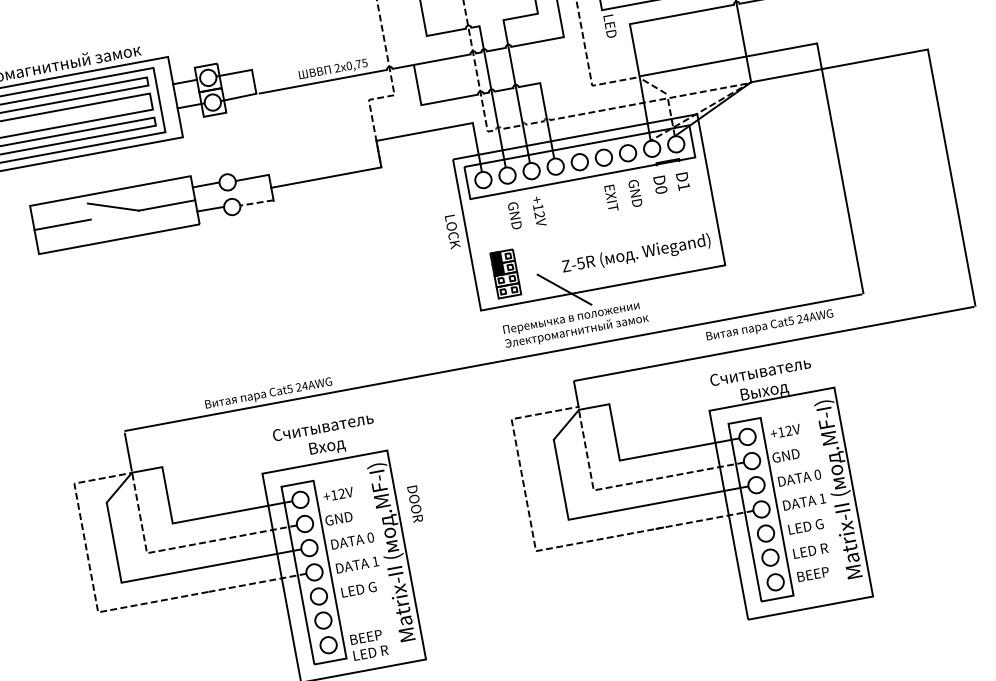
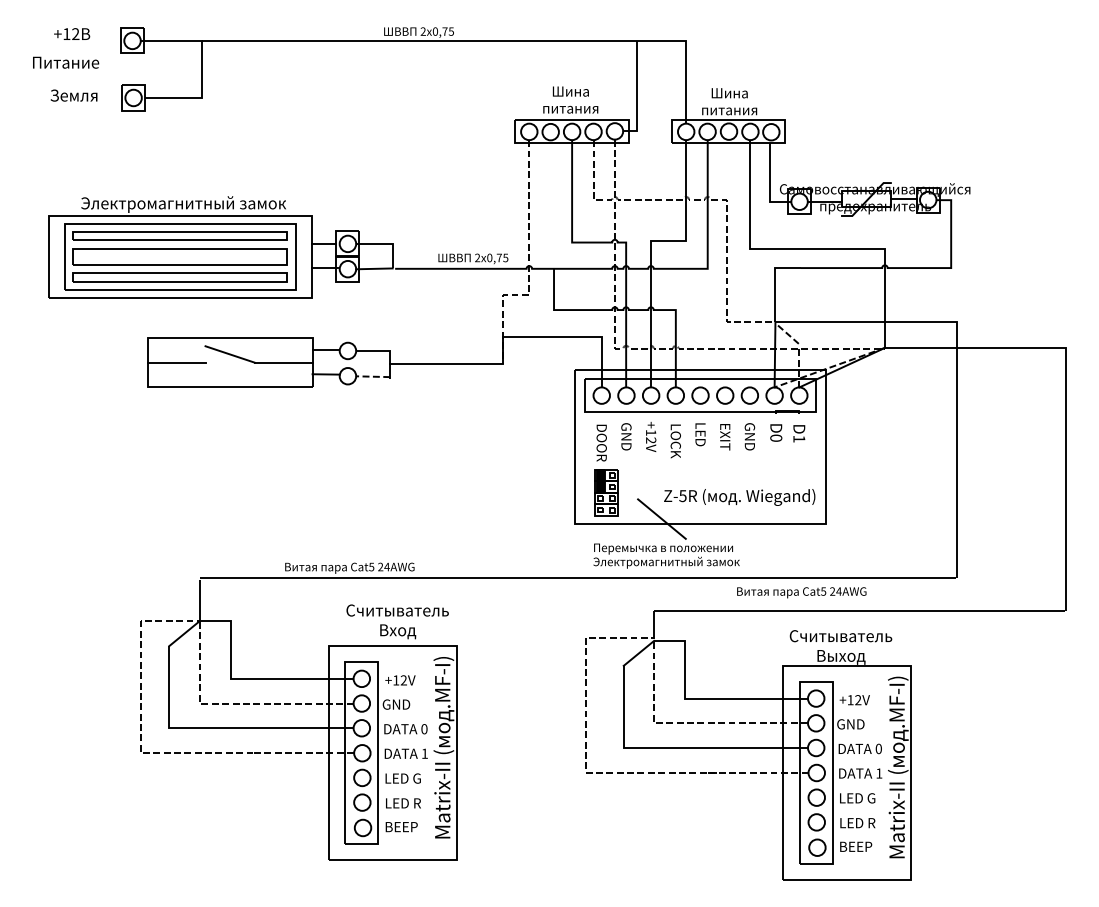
text: (610, 26) -> (700, 434), moved
text: (452, 232) -> (675, 441), moved
text: (769, 325) -> (801, 592), moved
text: (414, 503) -> (601, 442), moved
text: (370, 653) -> (403, 803), moved

